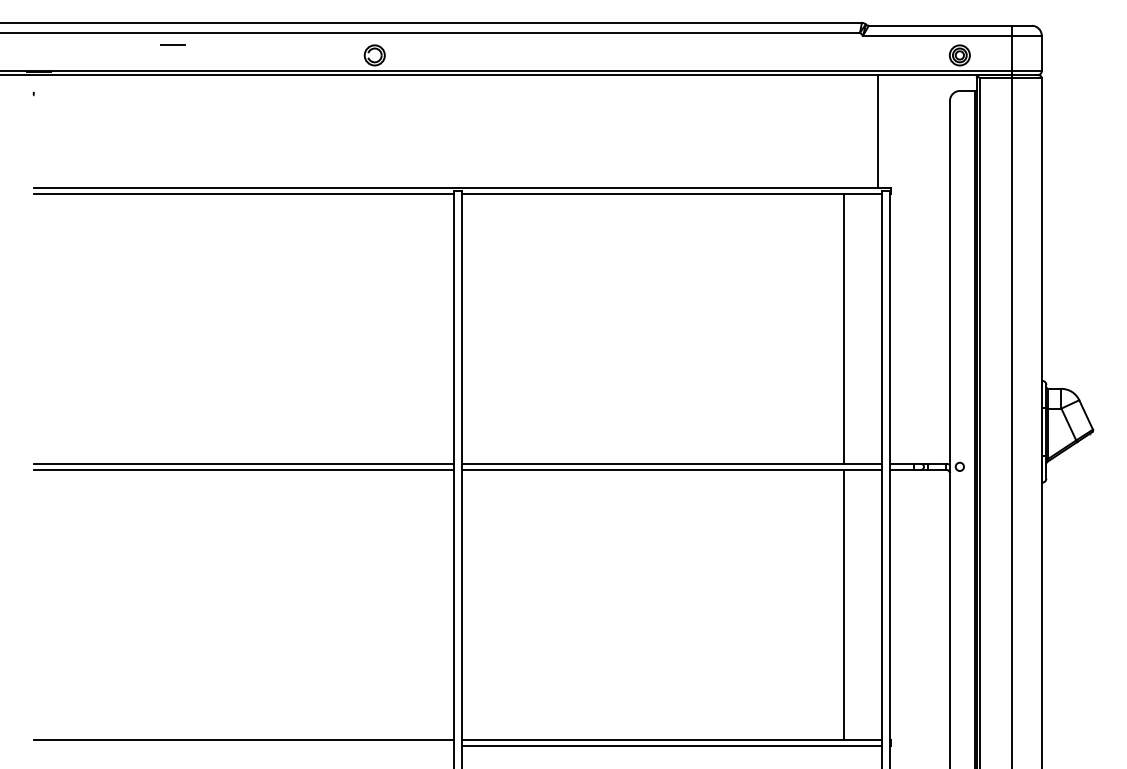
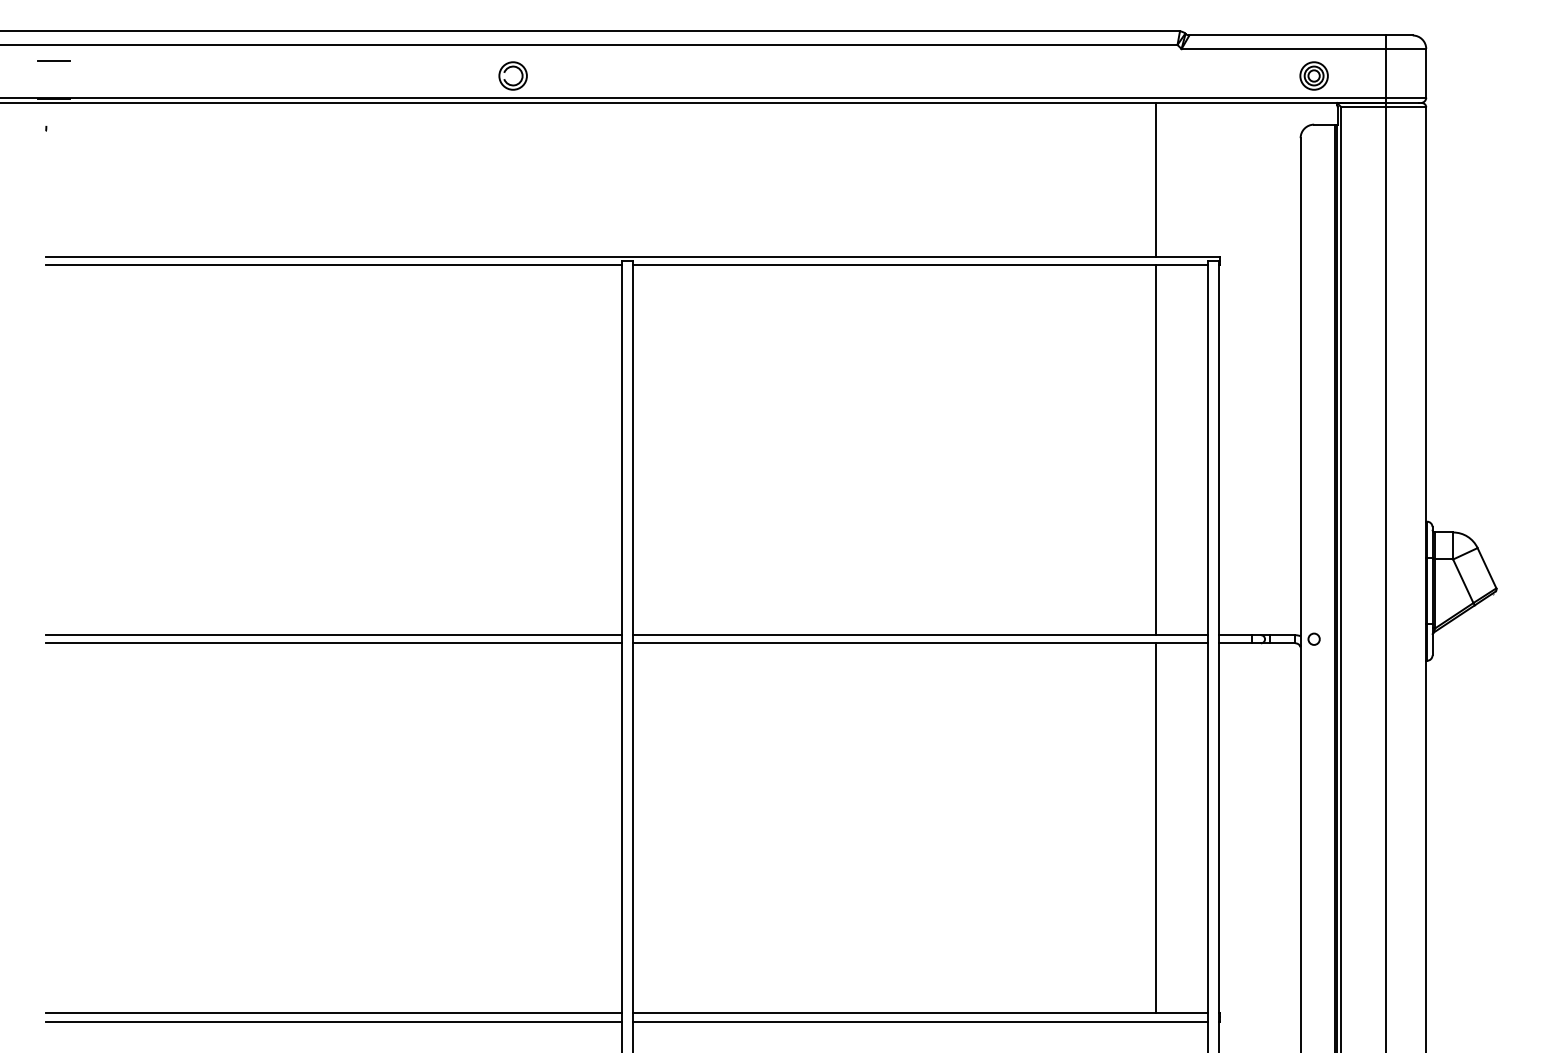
line: (172, 44) -> (52, 61), moved
line: (878, 131) -> (1156, 180), moved
line: (243, 746) -> (333, 1022), added

